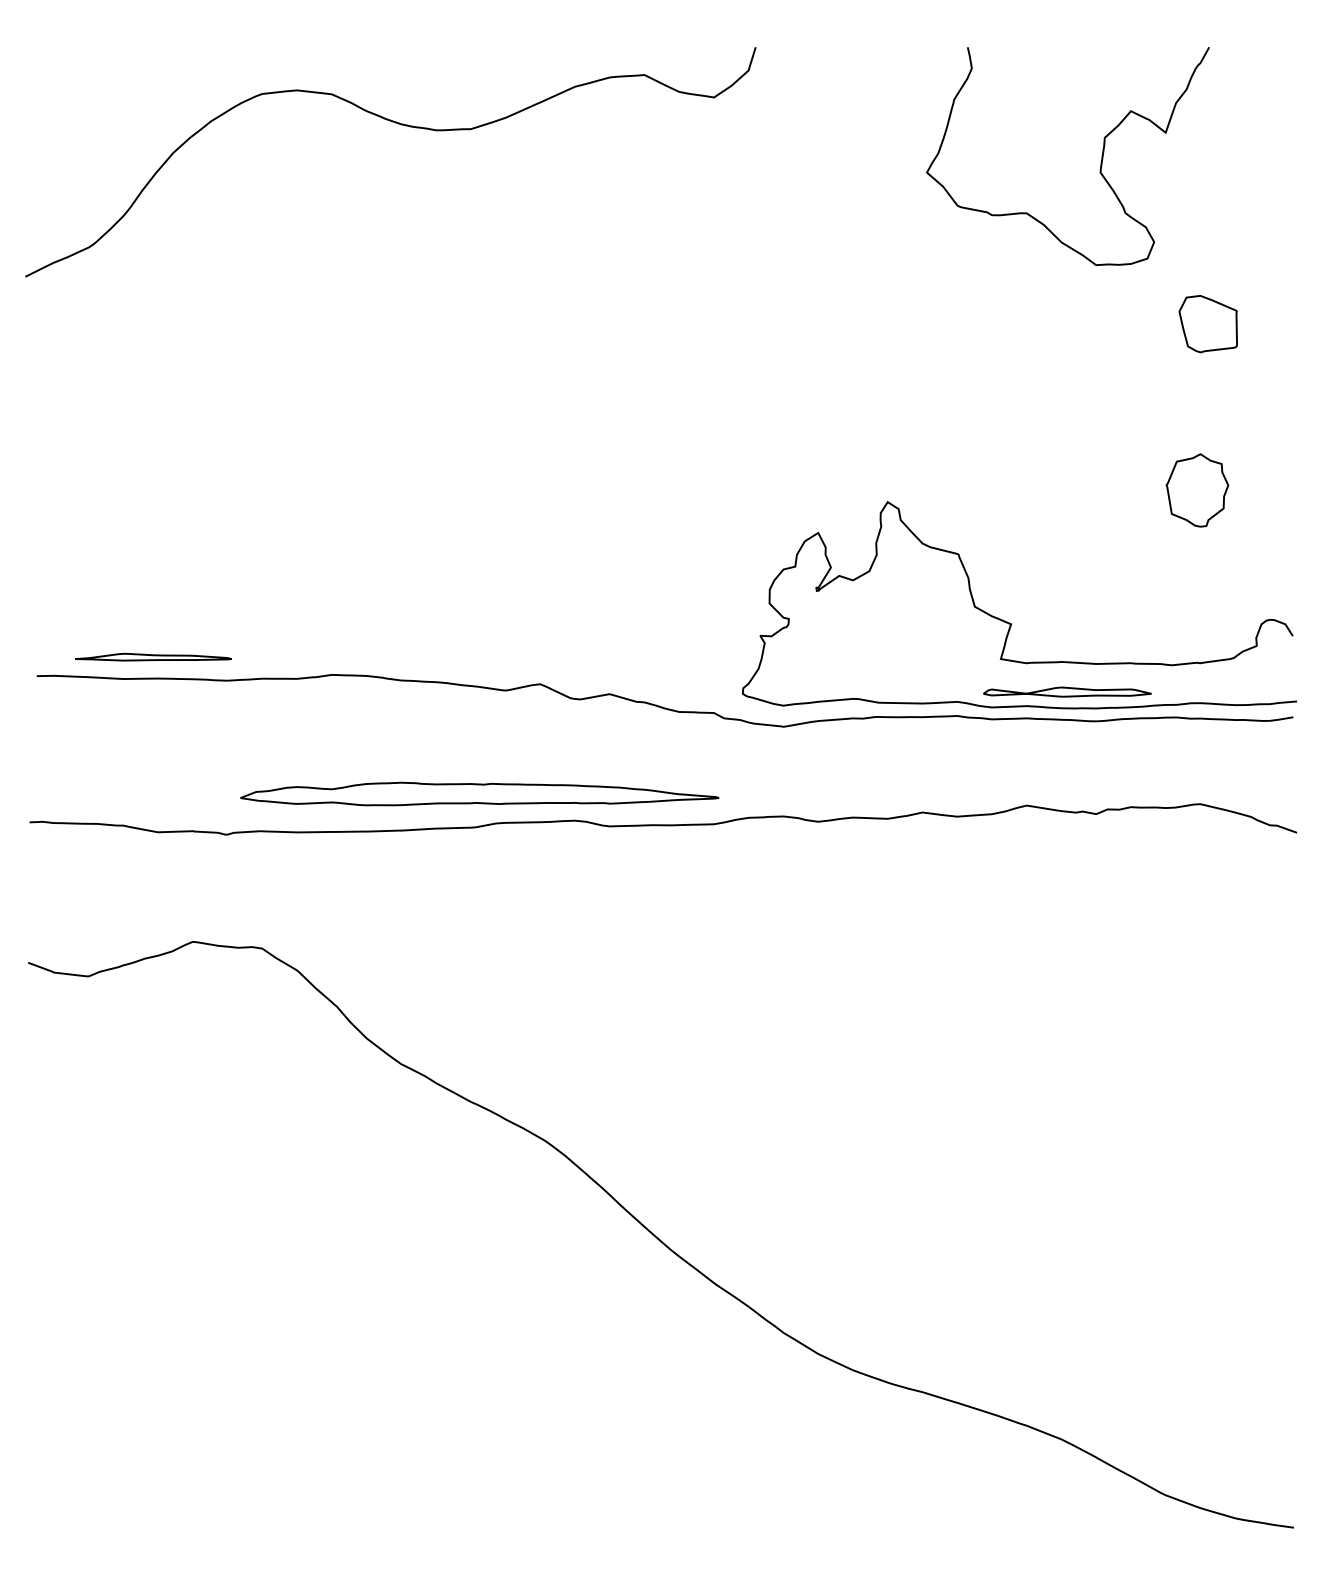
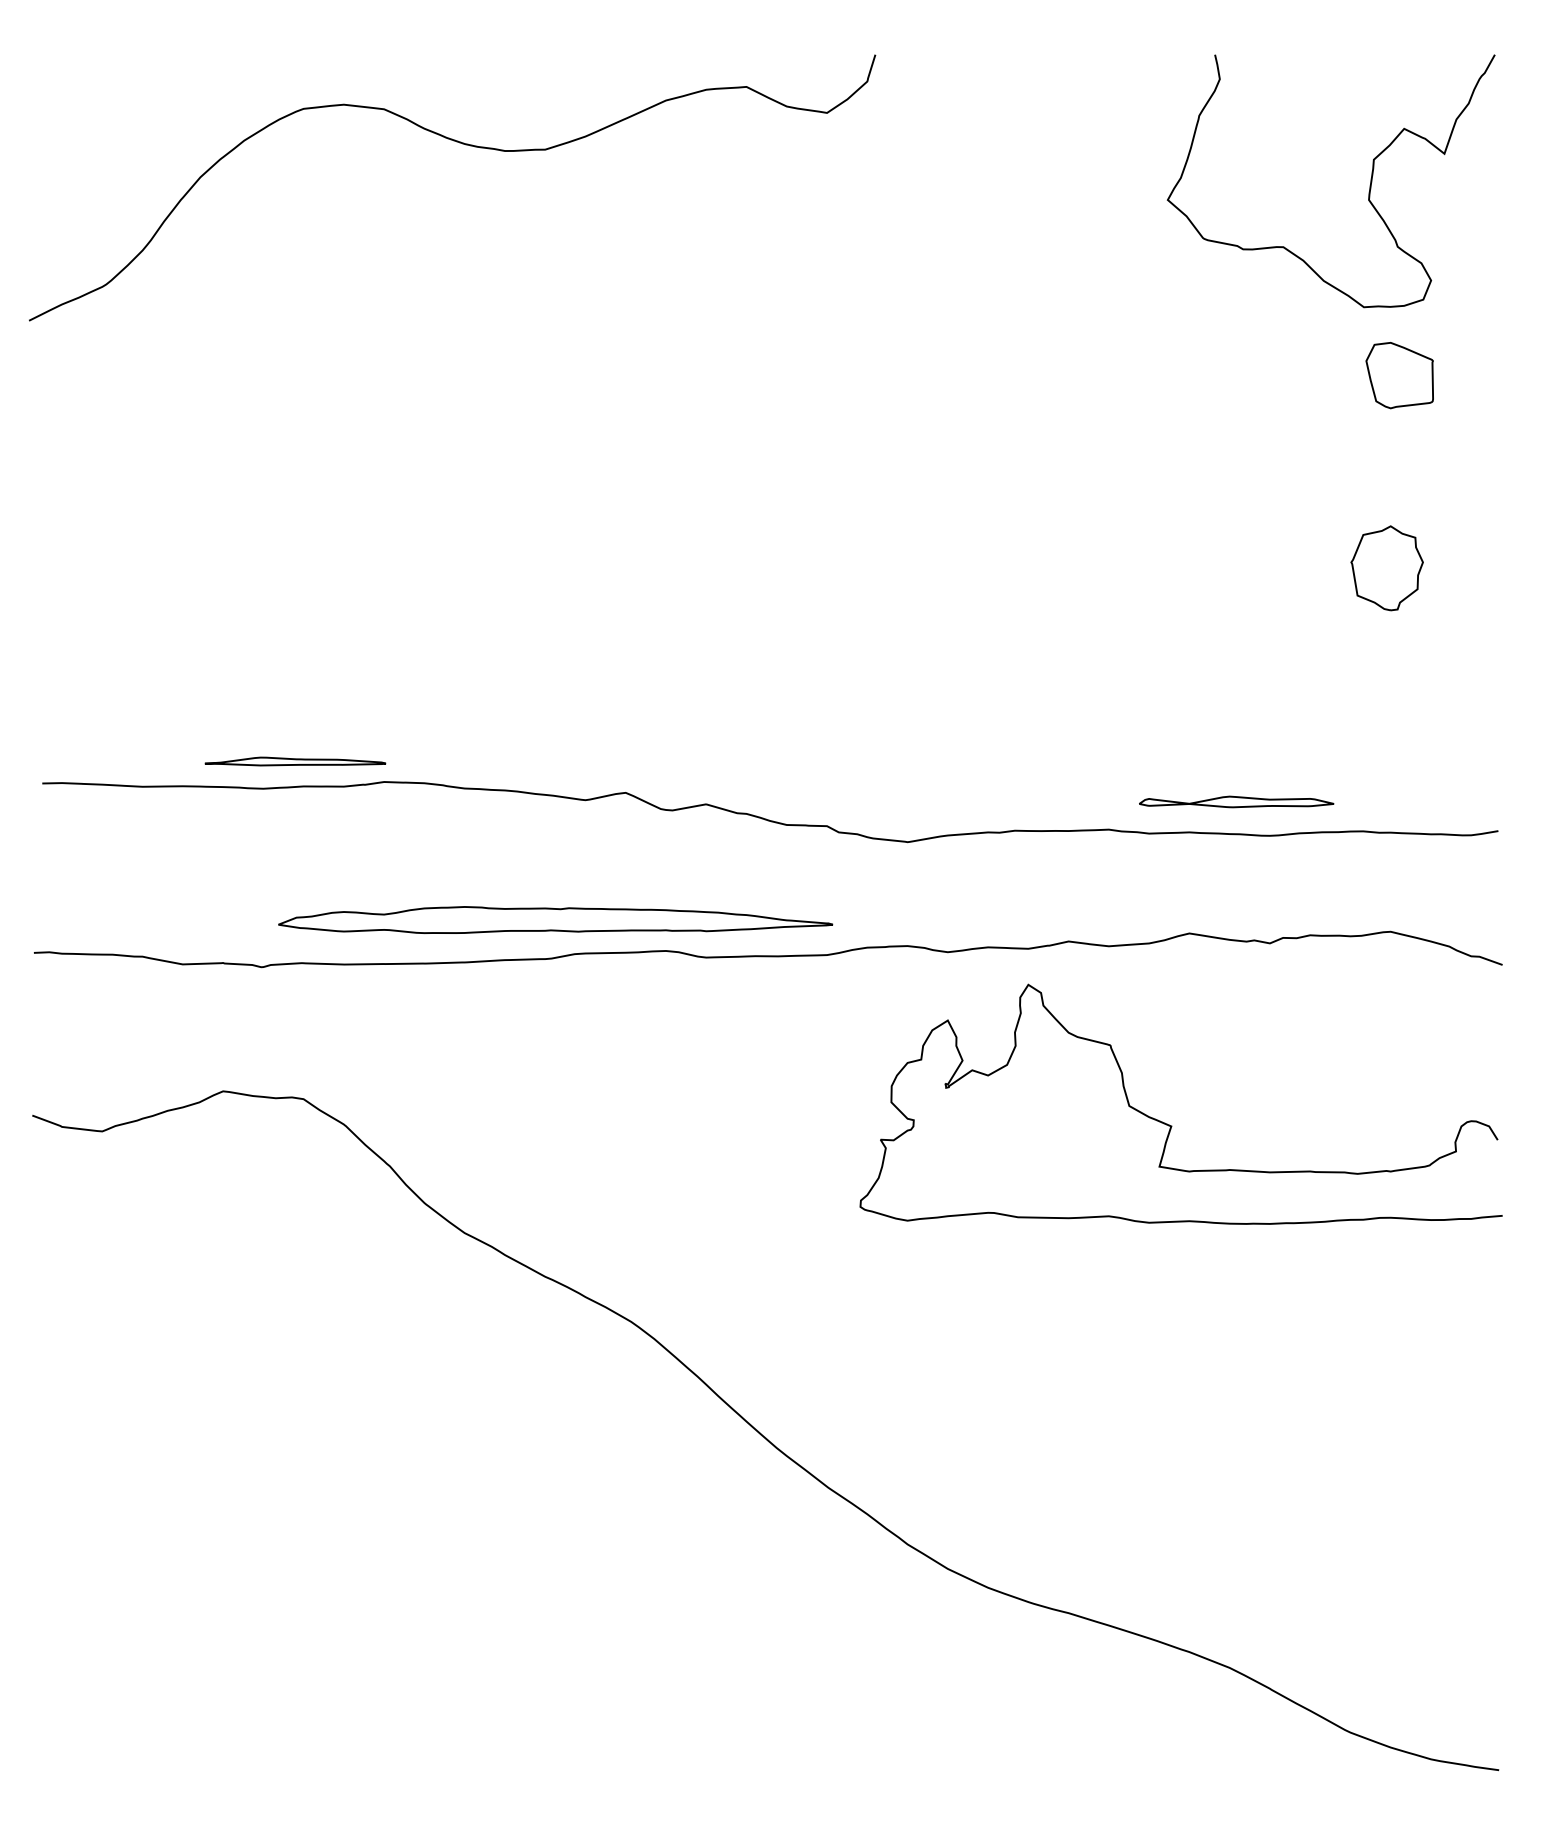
curve: (1101, 160) -> (1369, 185), moved
curve: (1009, 622) -> (1169, 1124), moved
part: (153, 657) -> (295, 761), moved

